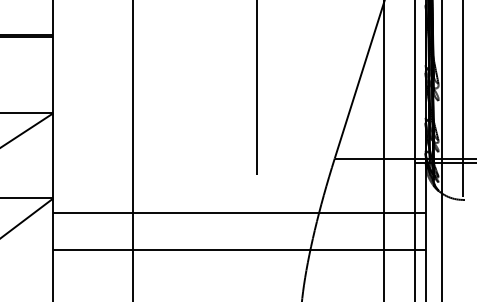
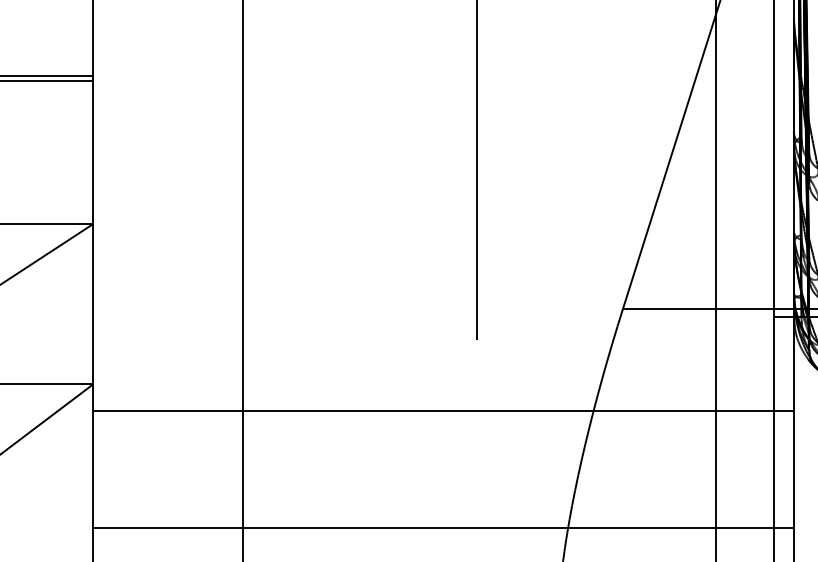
line: (239, 249) -> (443, 527), moved

